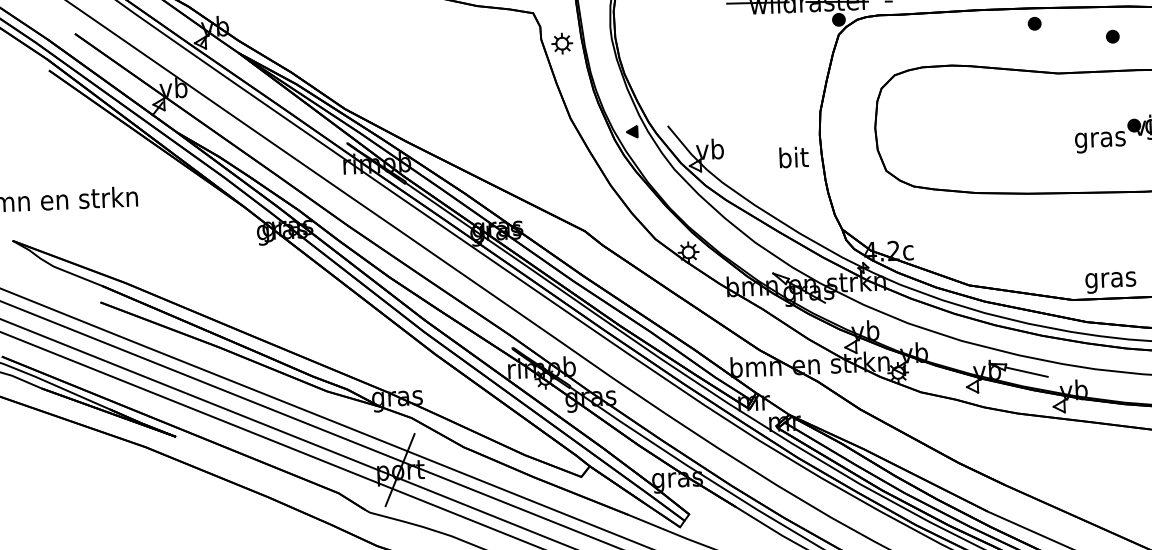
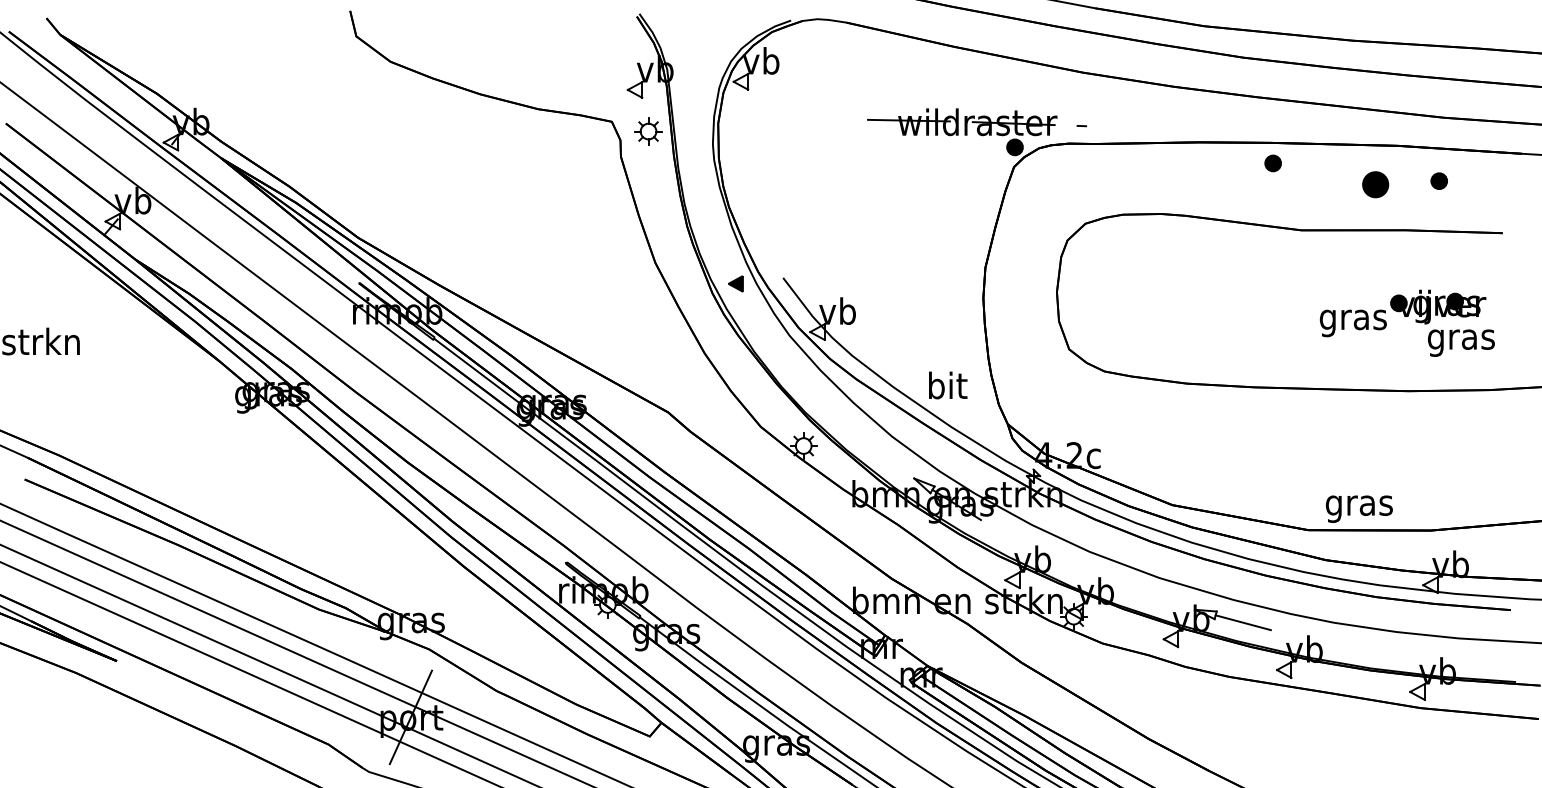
part: (1112, 36) -> (1375, 184), size x1.6
part: (562, 43) -> (648, 131), moved
text: (794, 157) -> (948, 385), moved

